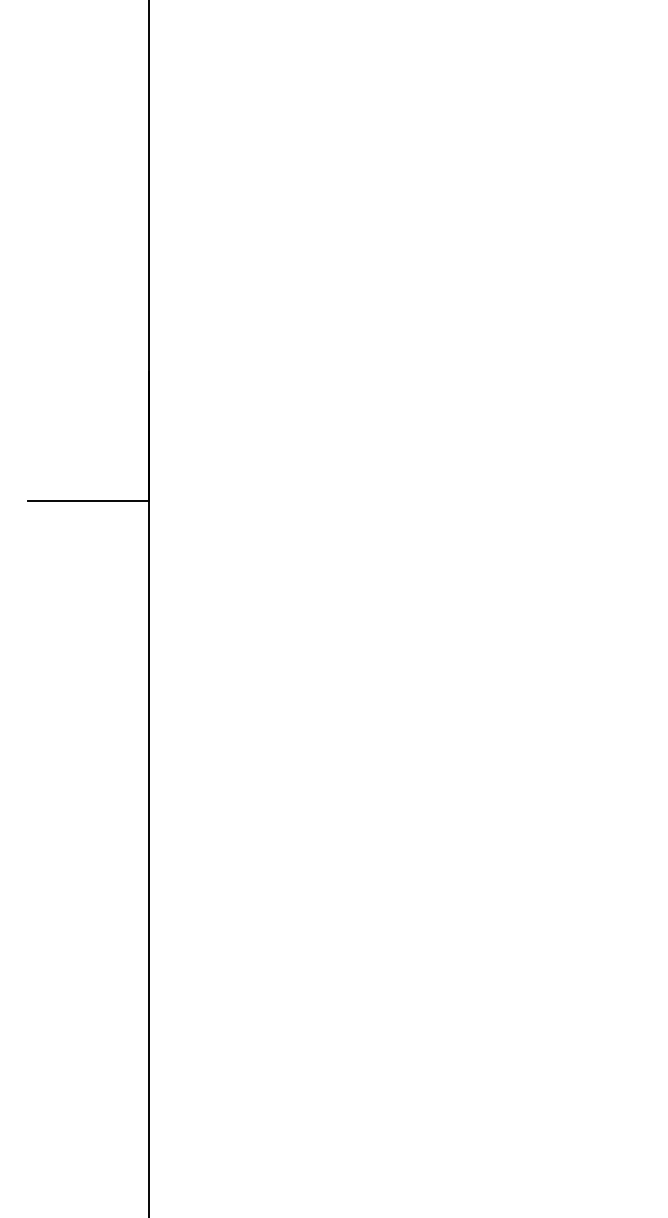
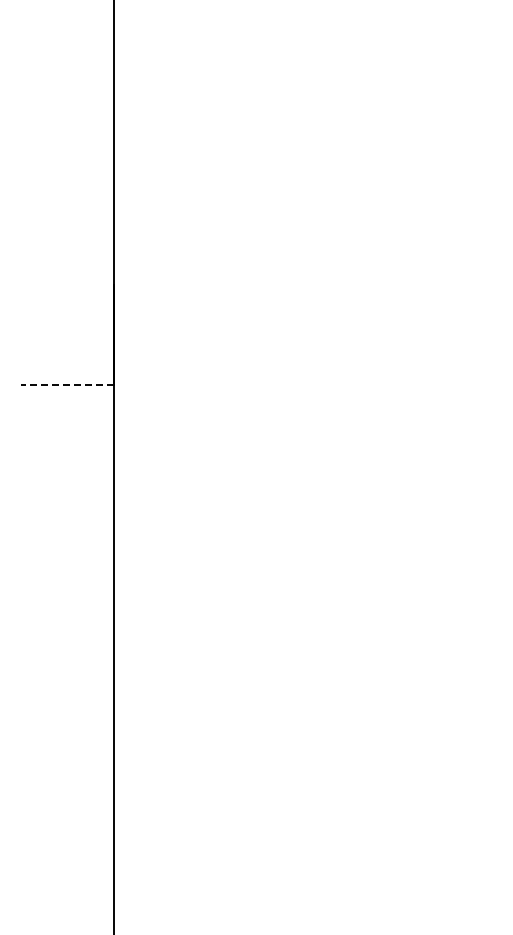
line: (87, 500) -> (67, 384), solid -> dashed

